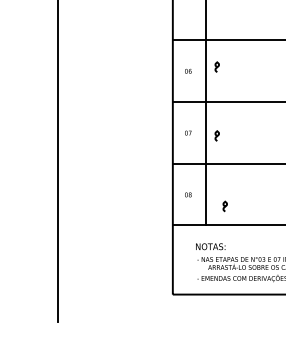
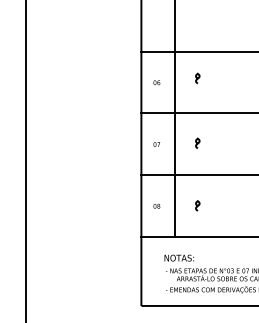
curve: (216, 66) -> (197, 77), moved
curve: (216, 135) -> (197, 142), moved
curve: (224, 206) -> (197, 205), moved

